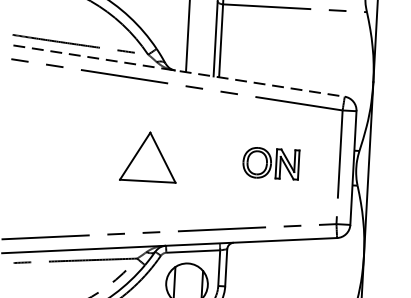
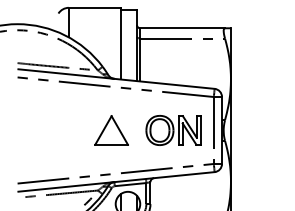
line: (179, 71) -> (116, 79), dashed -> solid
part: (148, 156) -> (111, 130), moved
part: (271, 163) -> (173, 130), size x1.67

